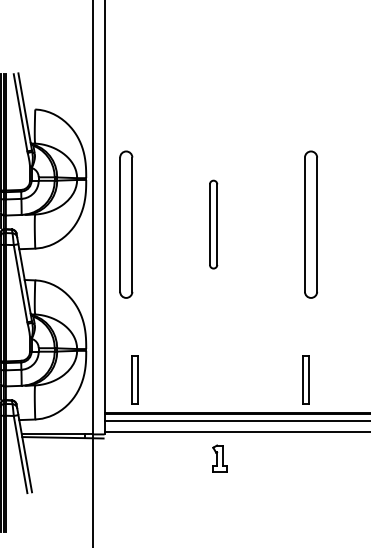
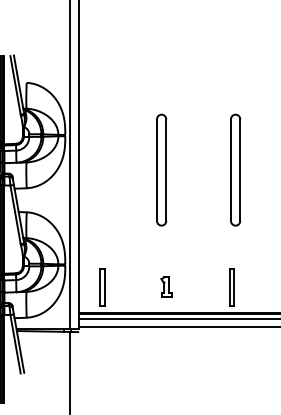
part: (126, 223) -> (95, 169), removed
part: (213, 223) -> (161, 169), size x1.67
part: (219, 457) -> (166, 286), moved

